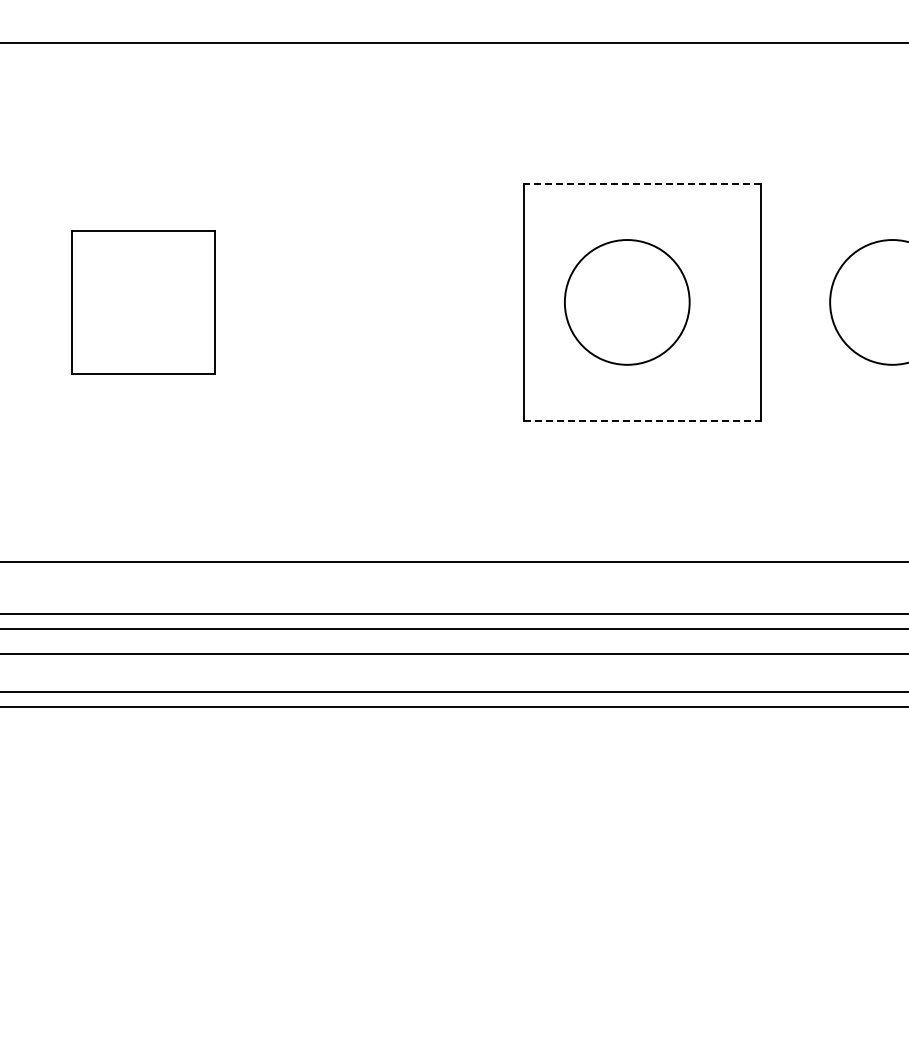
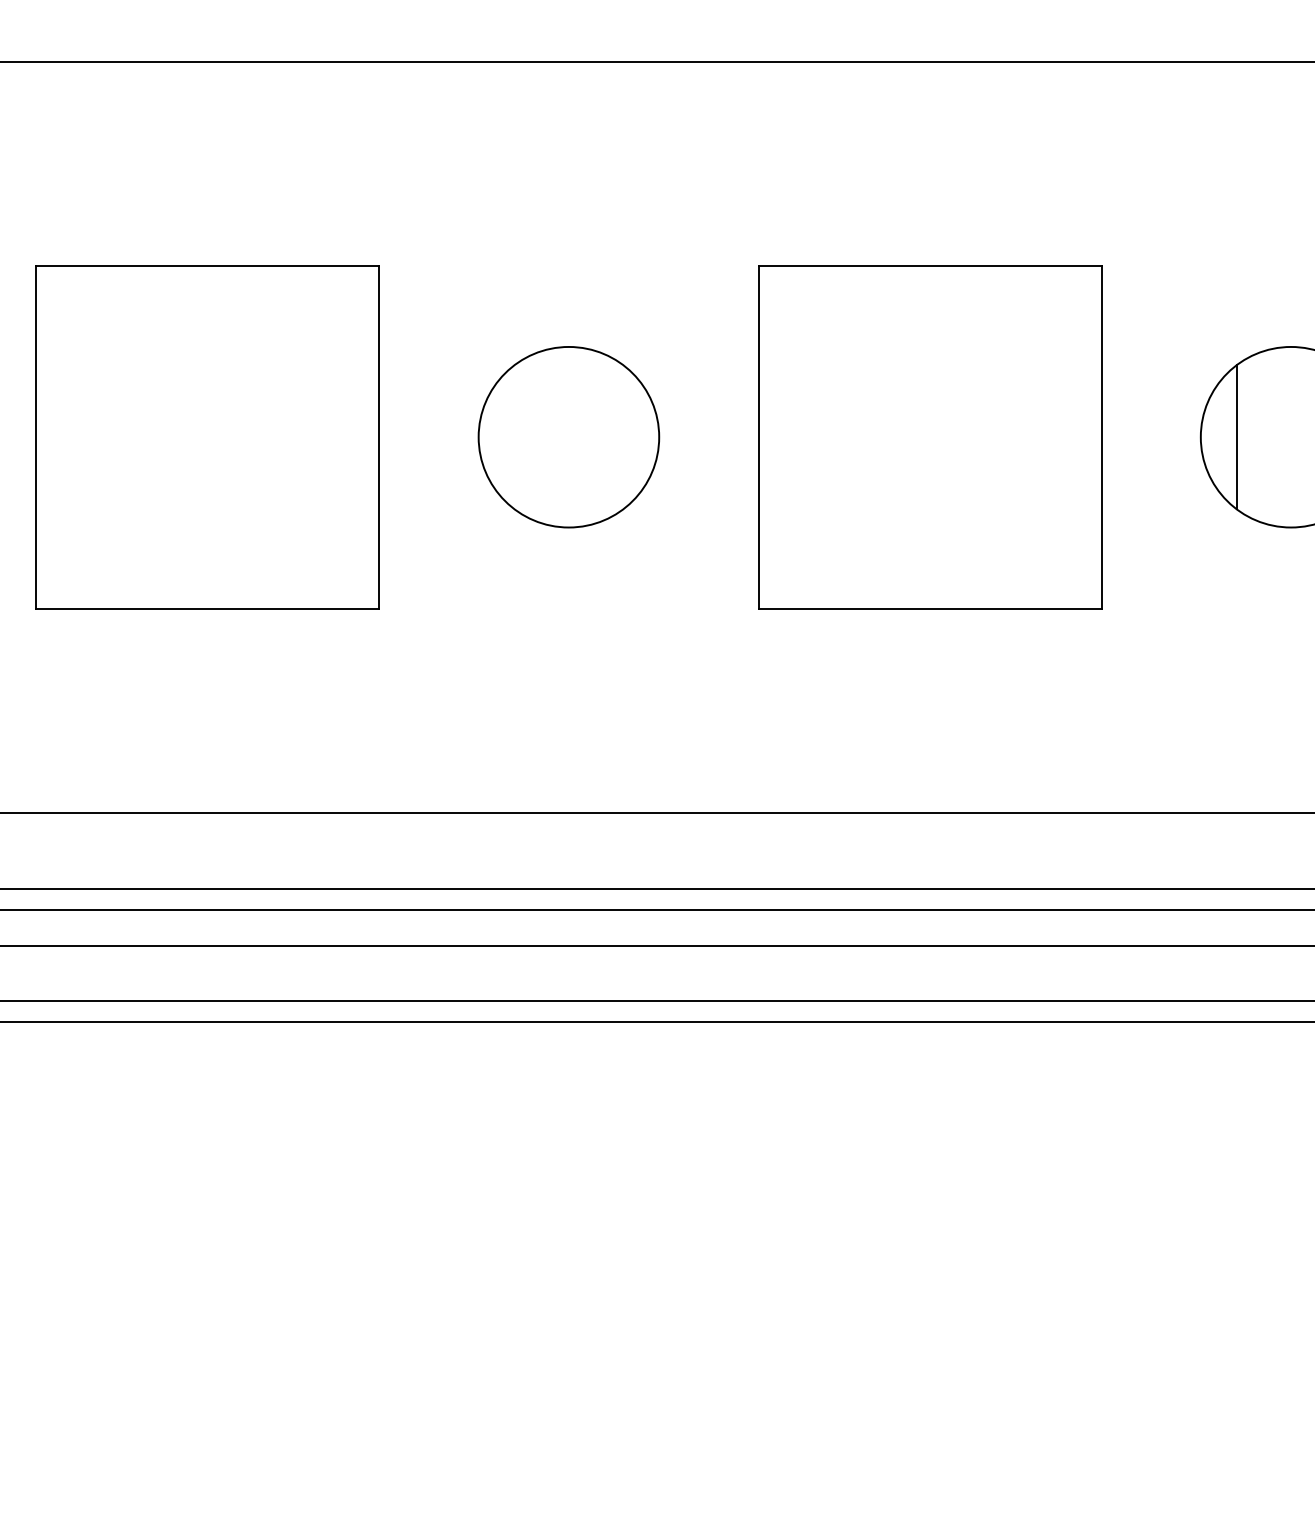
line: (642, 183) -> (929, 265), dashed -> solid
part: (143, 302) -> (207, 437), size x1.67
circle: (627, 302) -> (569, 437), moved
line: (855, 302) -> (1237, 437), added
line: (642, 421) -> (929, 609), dashed -> solid

